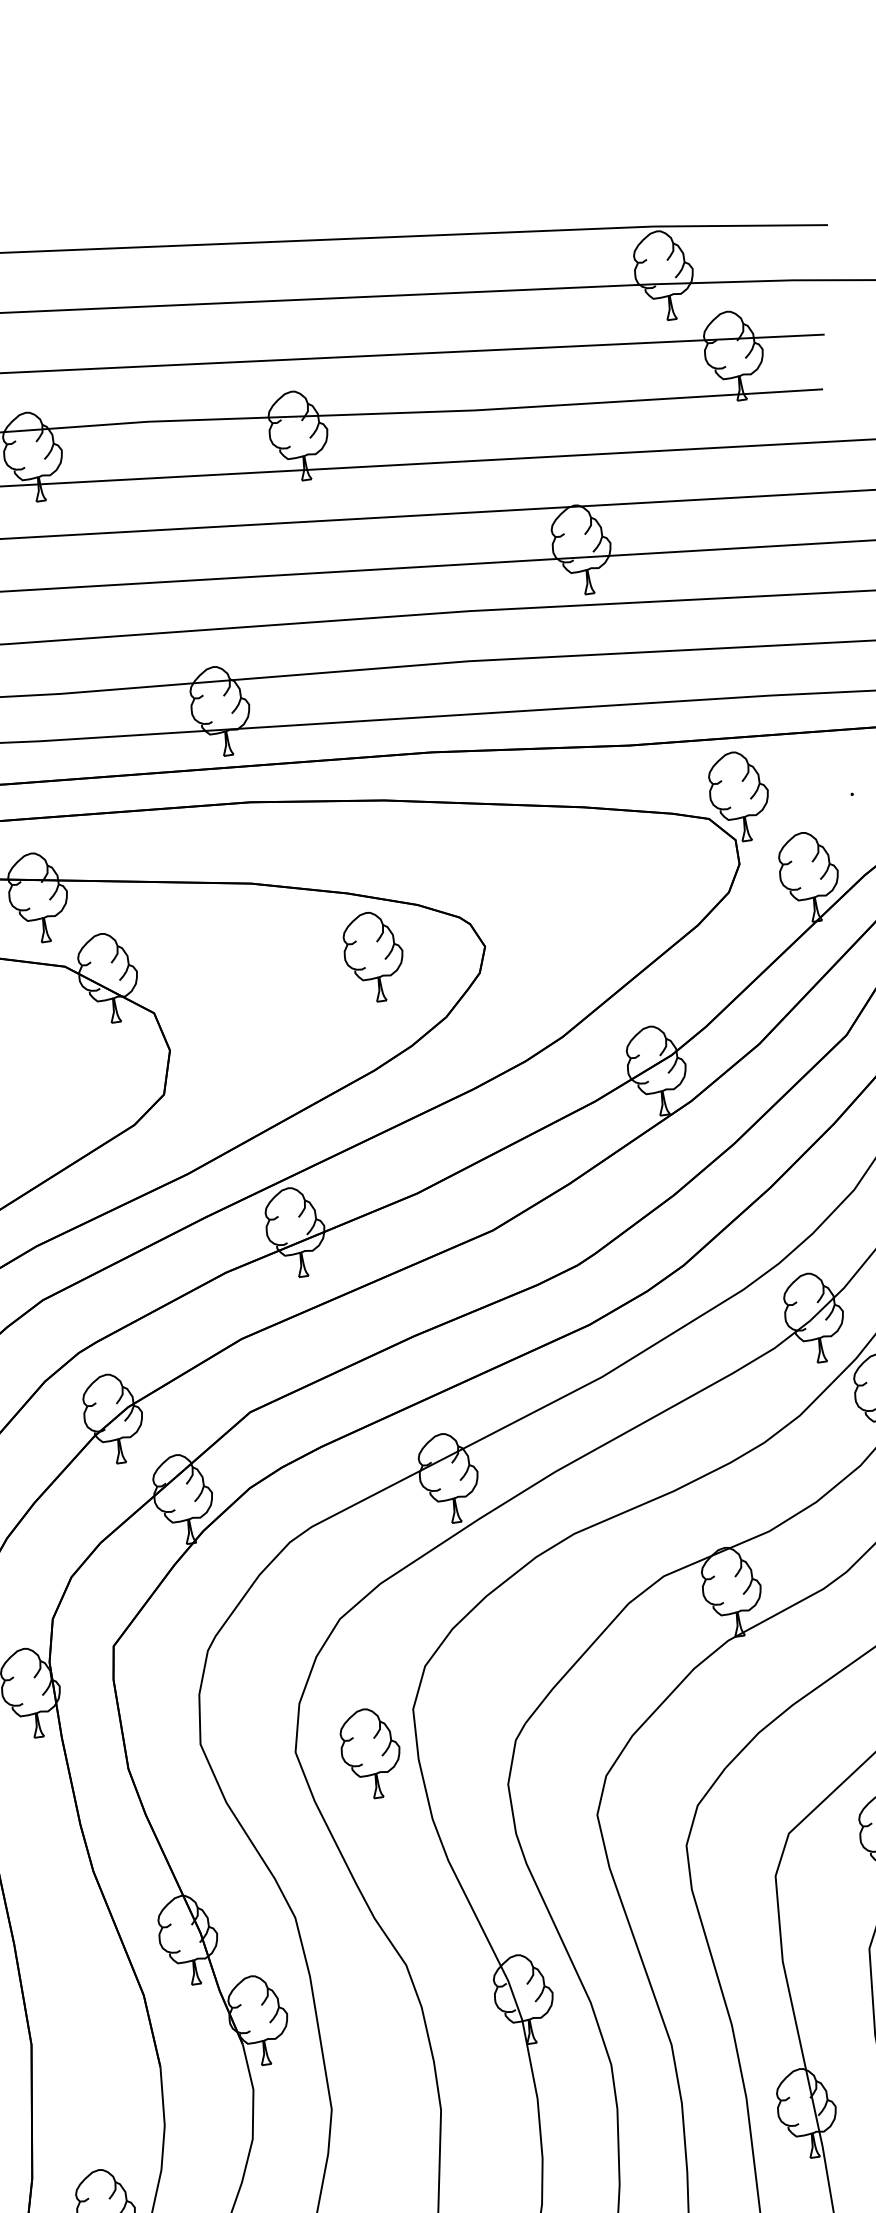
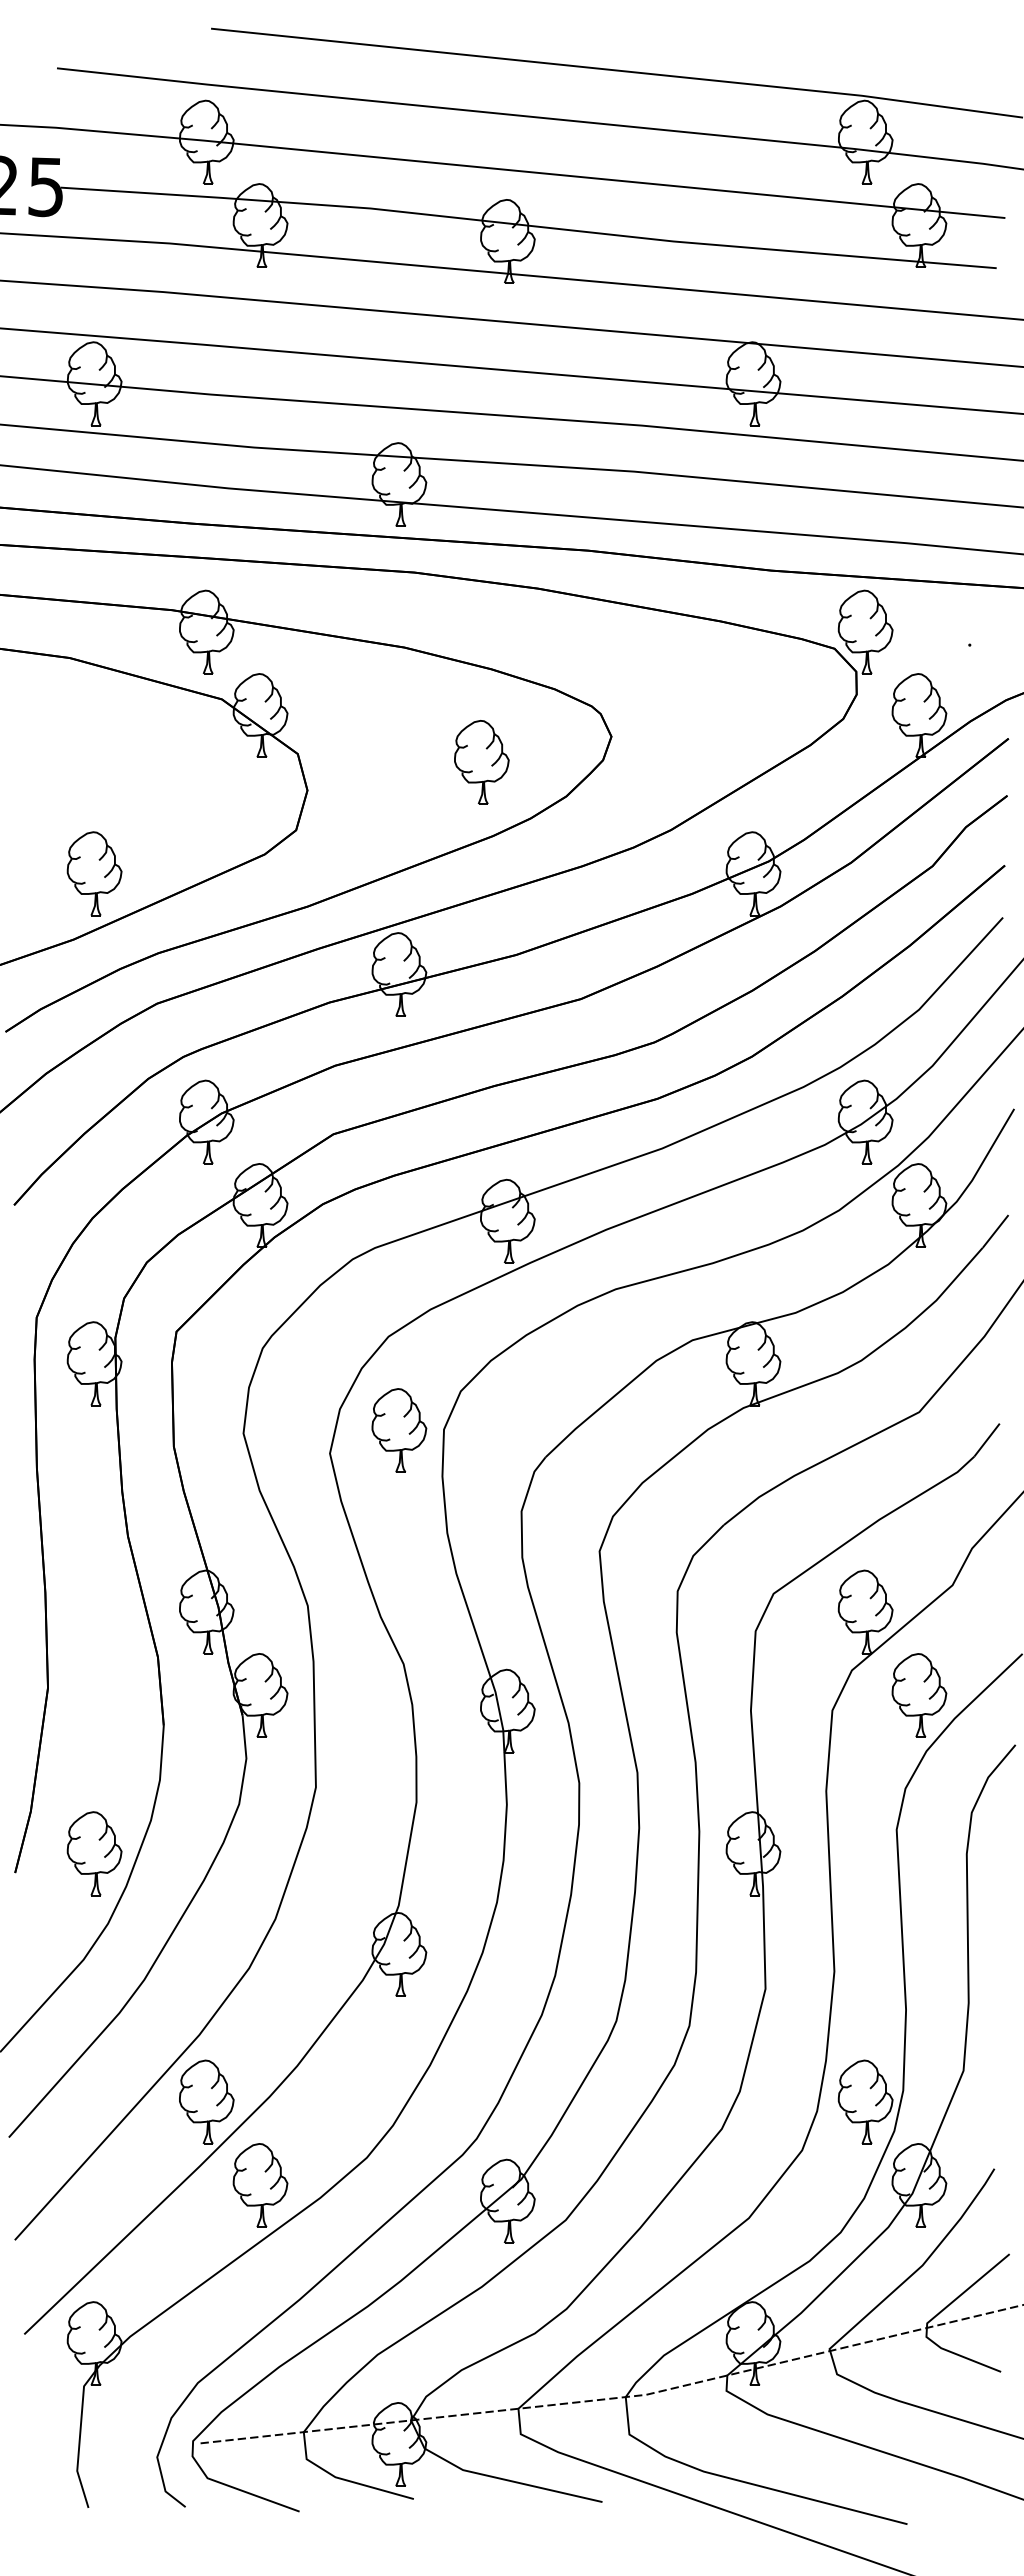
part: (373, 957) -> (481, 762), moved
part: (371, 1753) -> (399, 1430), moved

